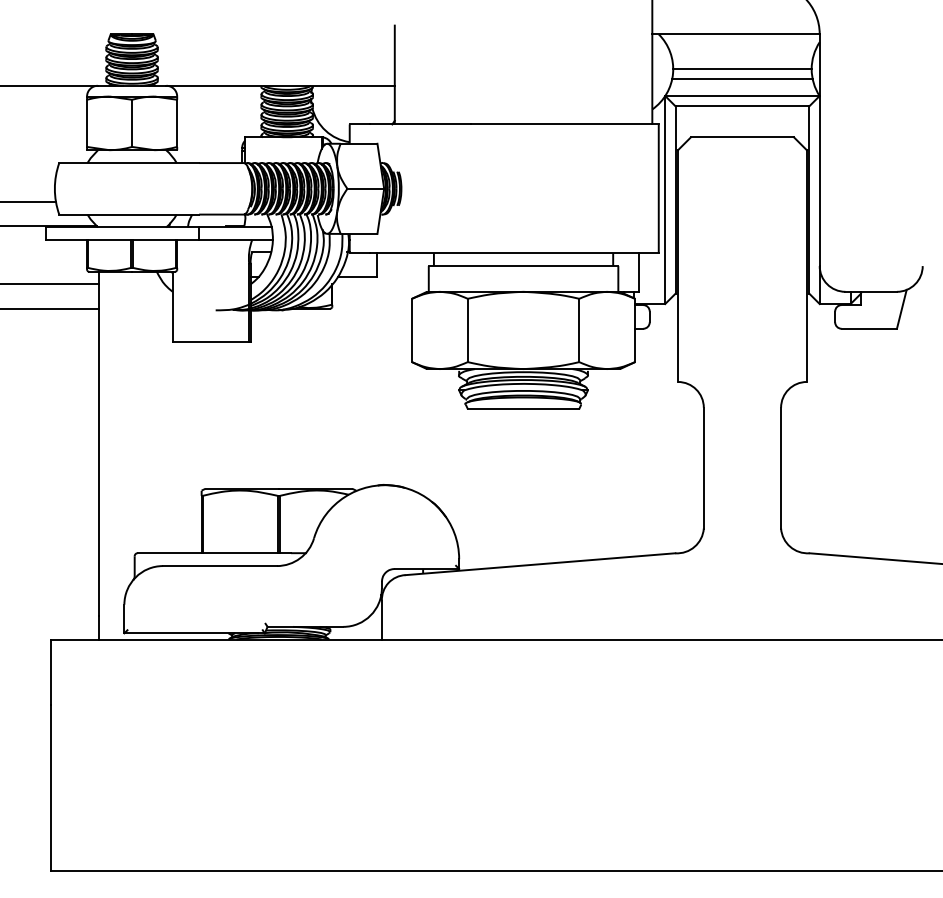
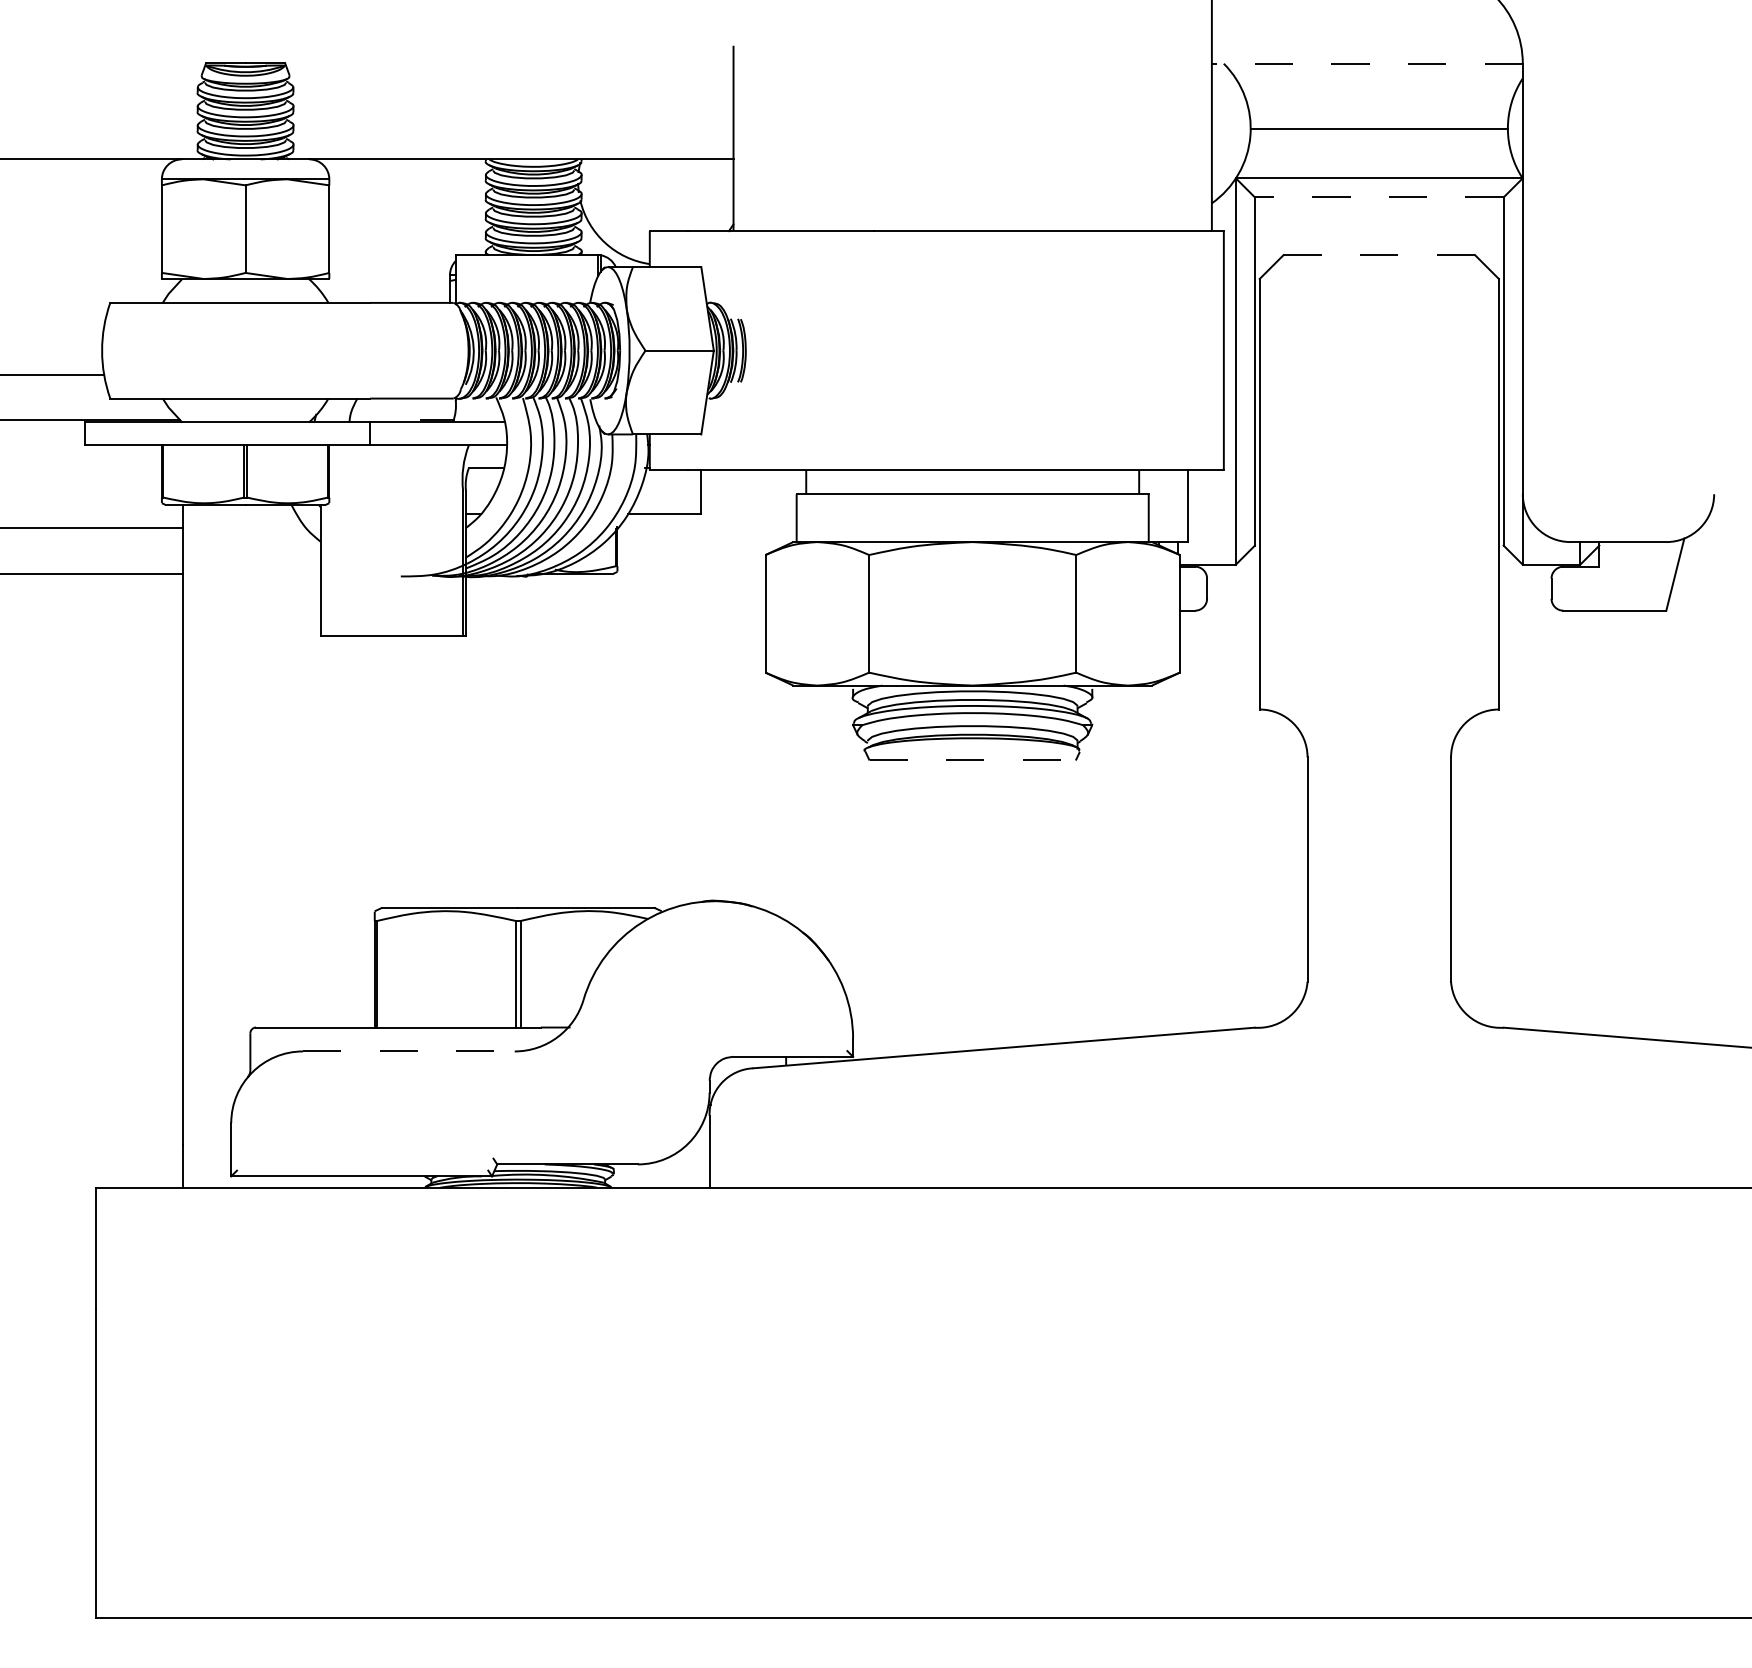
line: (736, 34) -> (1368, 64), solid -> dashed
line: (742, 79) -> (1379, 147), removed
line: (742, 106) -> (1379, 197), solid -> dashed
line: (742, 137) -> (1379, 255), solid -> dashed
line: (523, 409) -> (972, 760), solid -> dashed
line: (220, 566) -> (409, 1052), solid -> dashed

